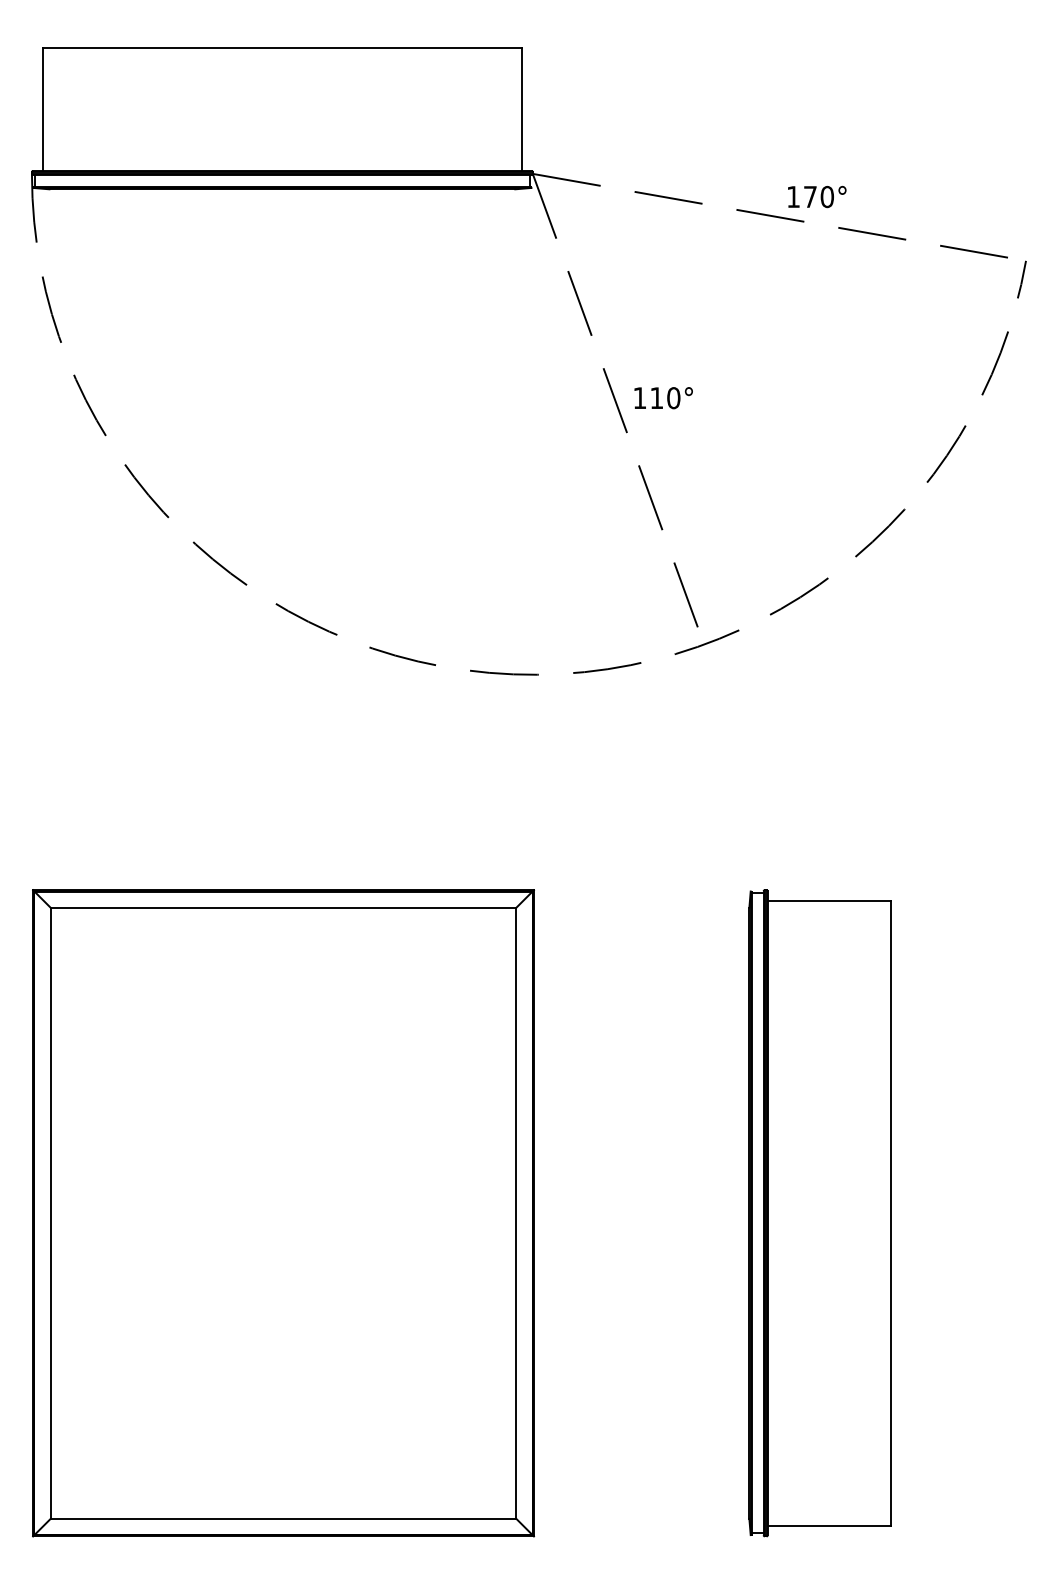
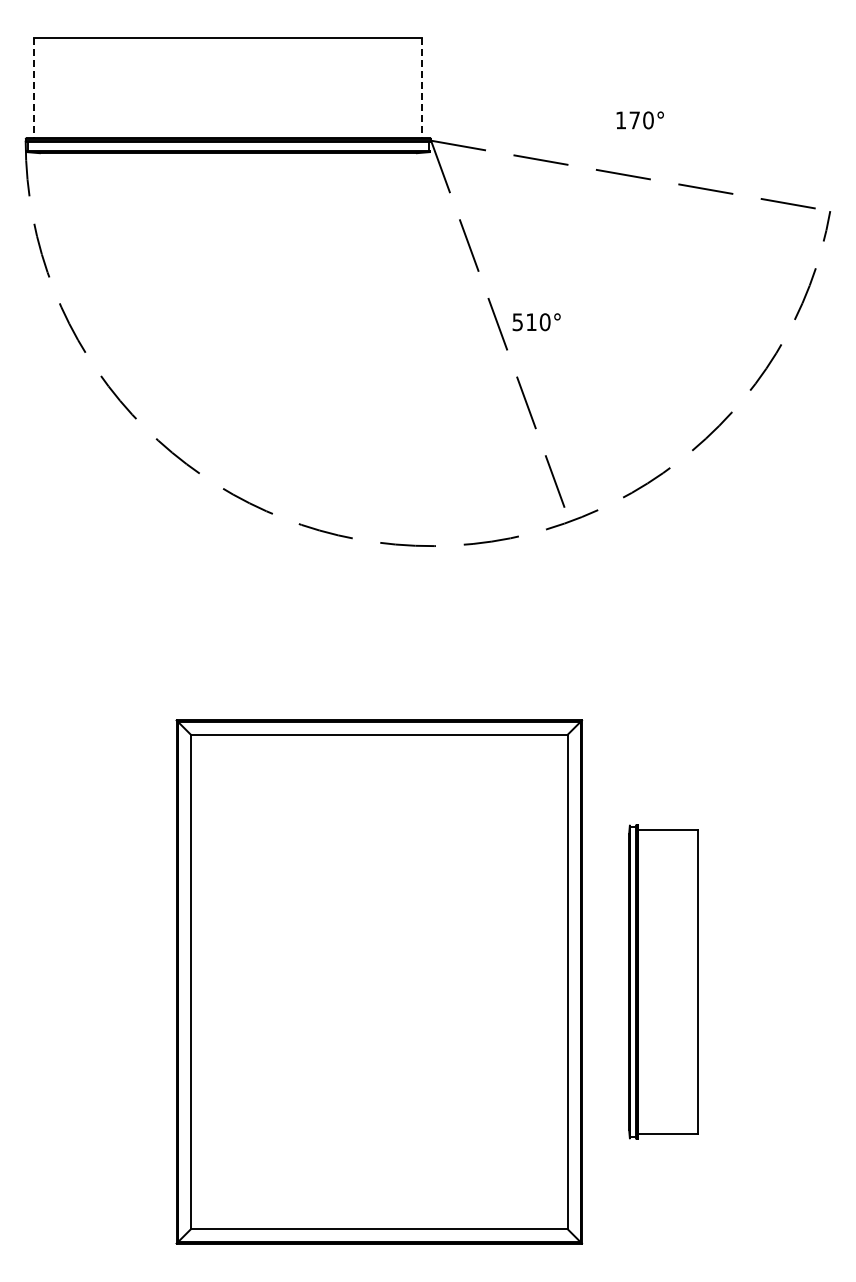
line: (42, 109) -> (34, 88), solid -> dashed
line: (522, 109) -> (422, 88), solid -> dashed
text: (816, 197) -> (639, 120), moved
text: (639, 398) -> (517, 322), 110° -> 510°
part: (283, 1212) -> (379, 981), moved
part: (819, 1212) -> (663, 981), size x0.6

